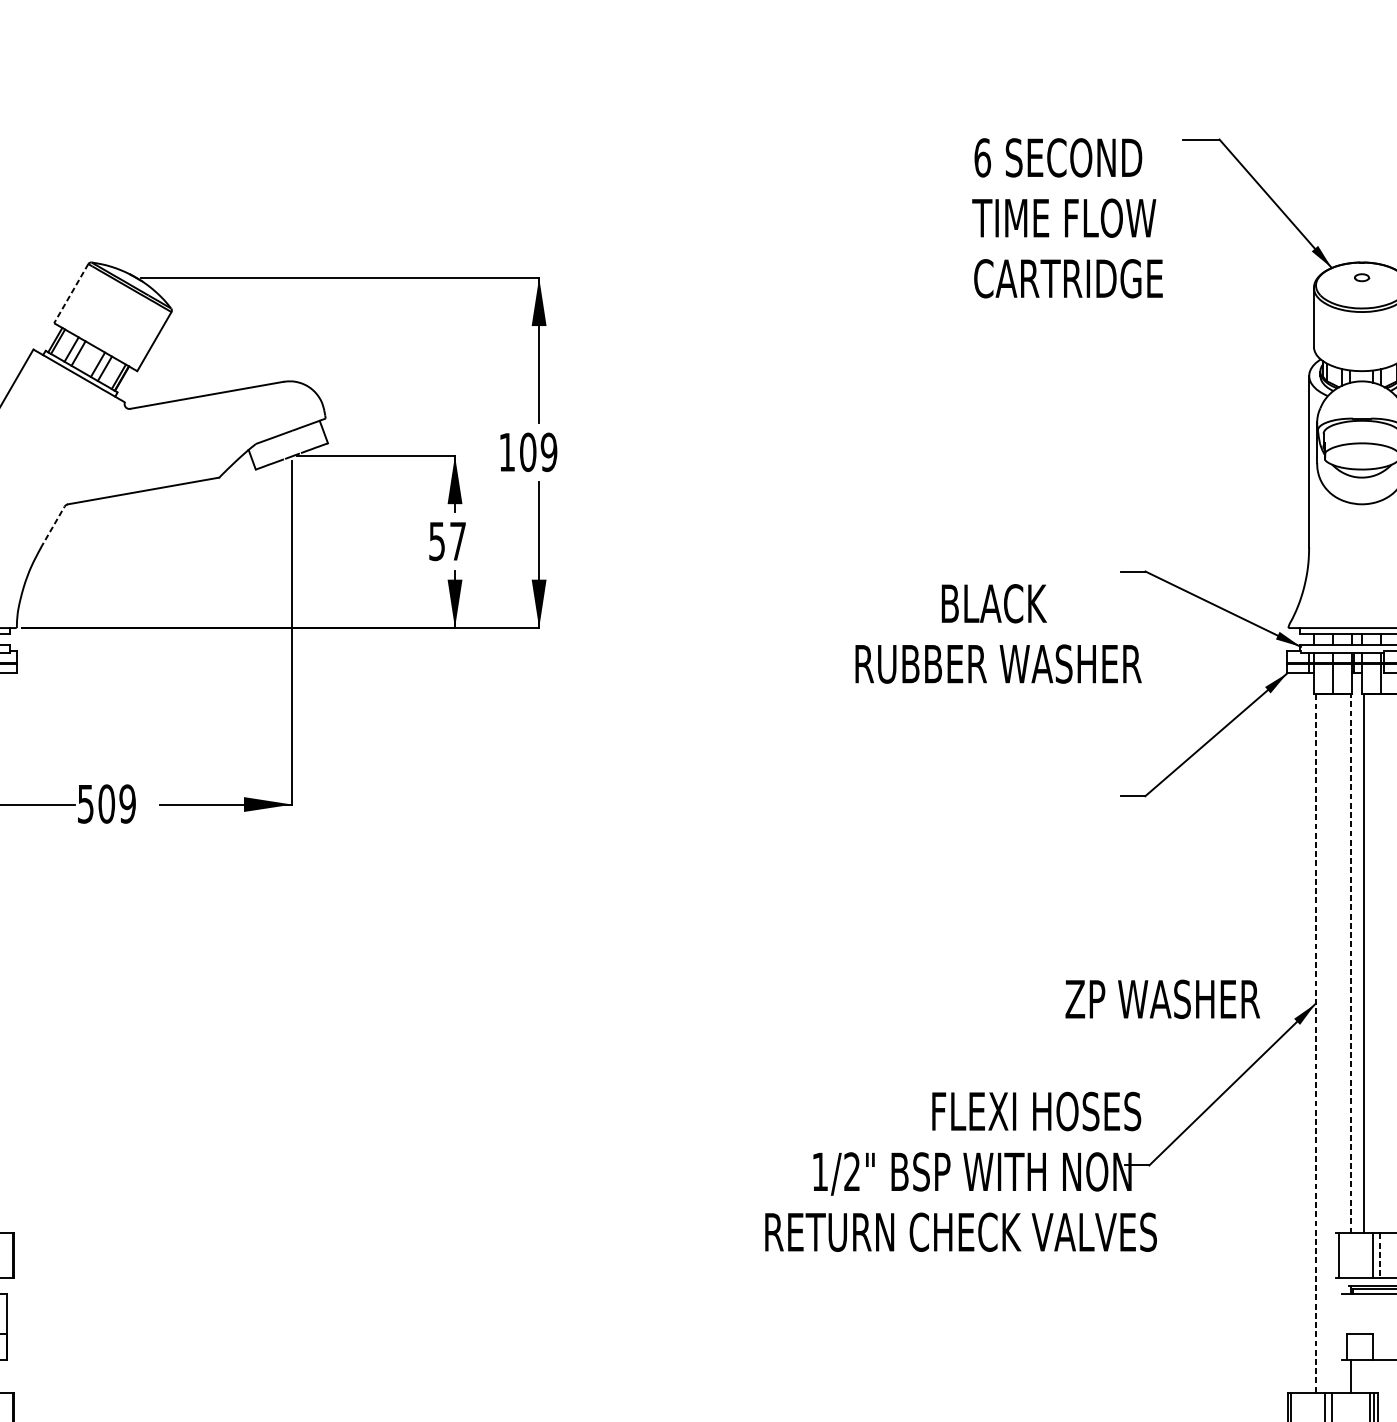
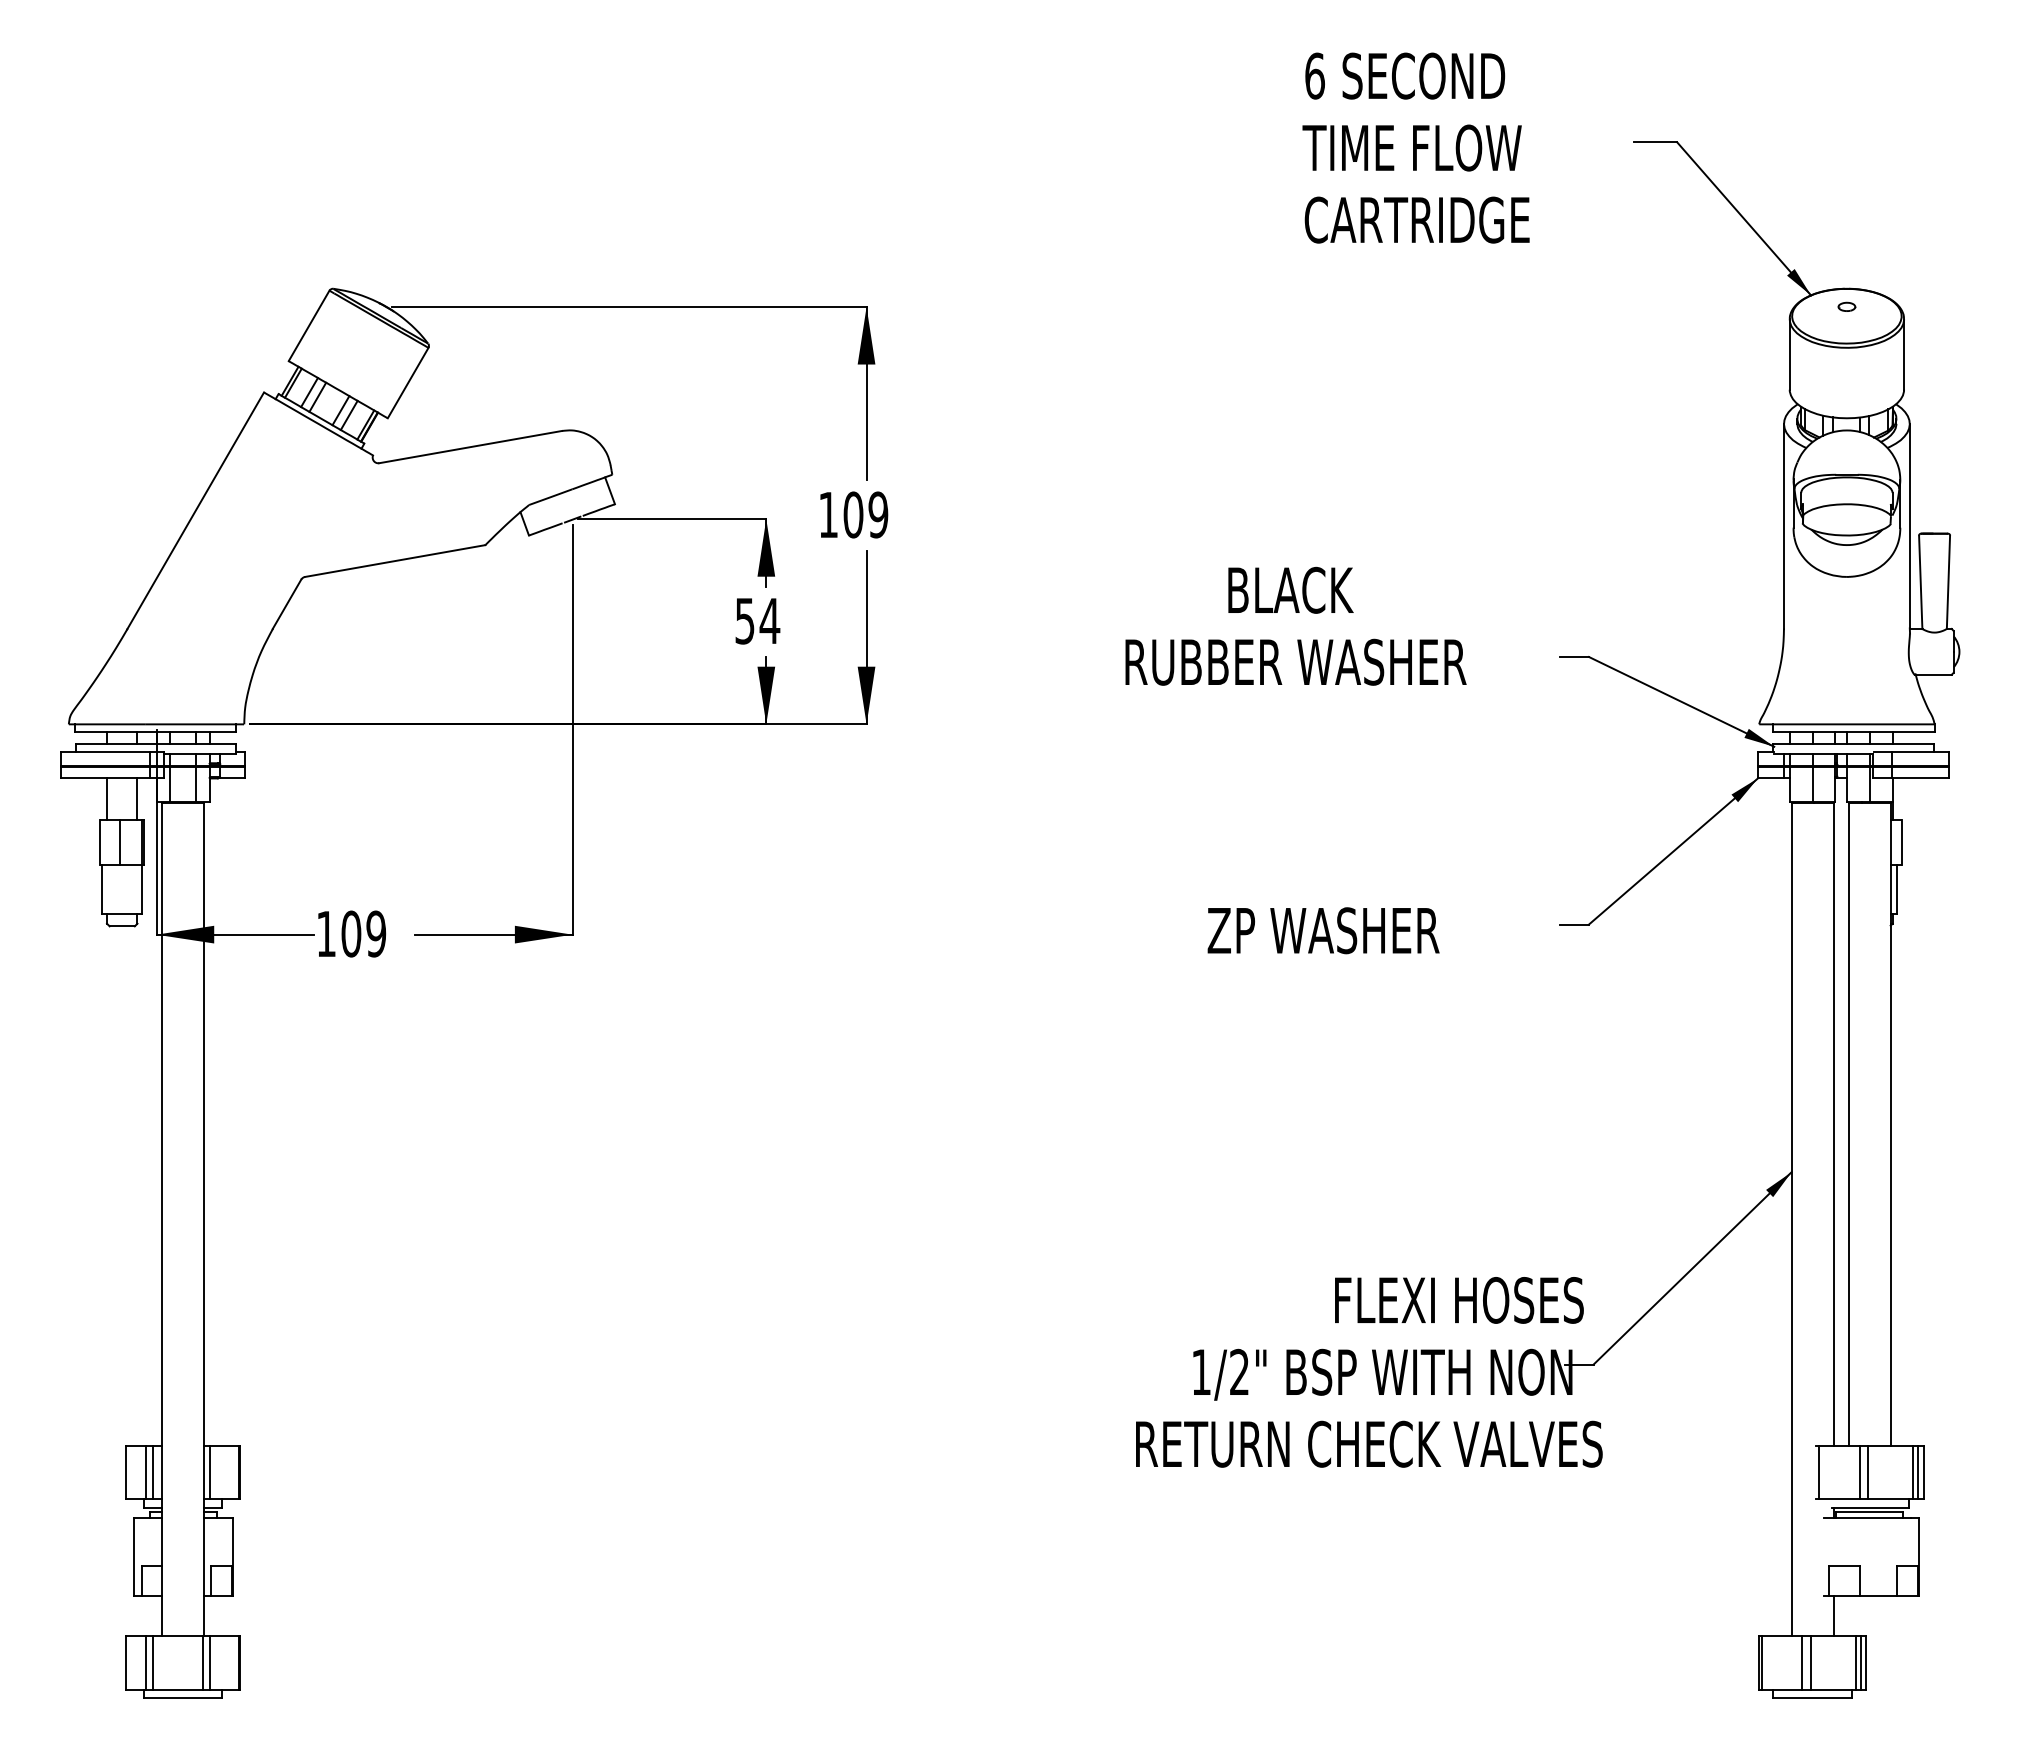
text: (1067, 217) -> (1415, 147), moved
line: (71, 293) -> (309, 325), dashed -> solid
line: (53, 526) -> (287, 603), dashed -> solid
text: (457, 540) -> (769, 620), 57 -> 54
text: (998, 633) -> (1295, 625), moved
text: (85, 804) -> (326, 934), 509 -> 109
line: (1350, 963) -> (1833, 1123), dashed -> solid
text: (1162, 999) -> (1323, 930), moved
line: (1315, 1044) -> (1791, 1220), dashed -> solid
line: (1379, 1255) -> (1867, 1472), dashed -> solid

